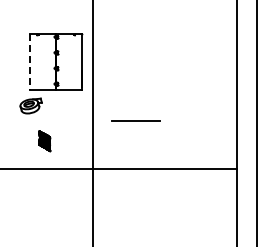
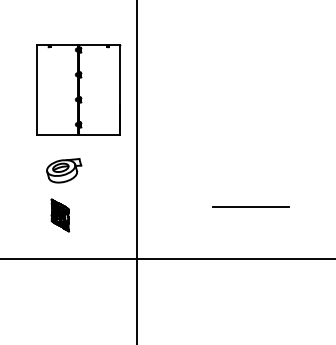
line: (30, 62) -> (37, 90), dashed -> solid
part: (30, 105) -> (63, 169), moved
line: (135, 120) -> (250, 206), moved

